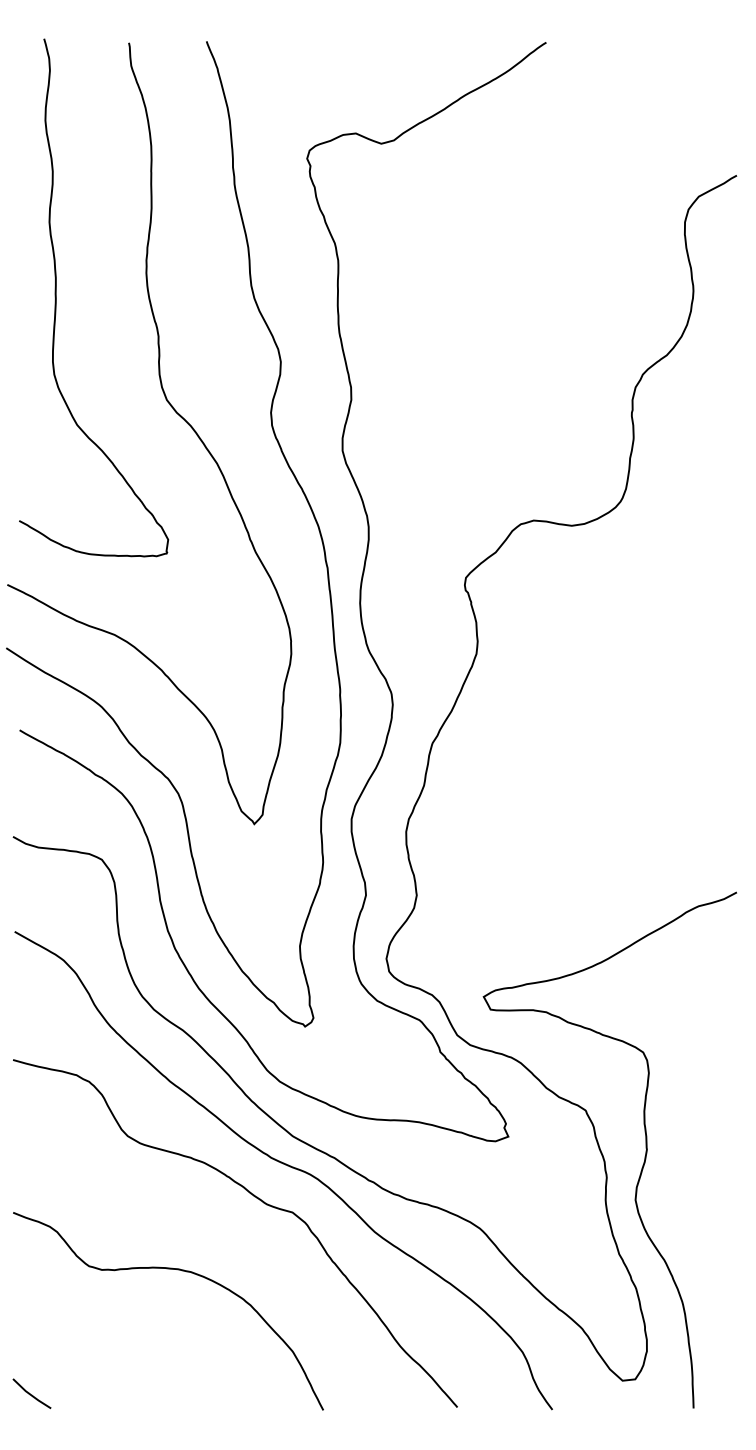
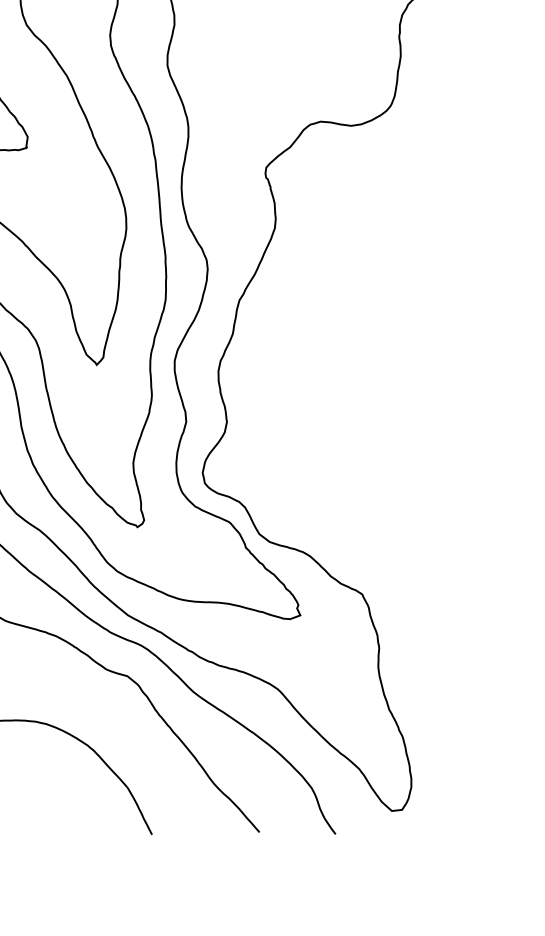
curve: (644, 1156) -> (409, 631), removed

